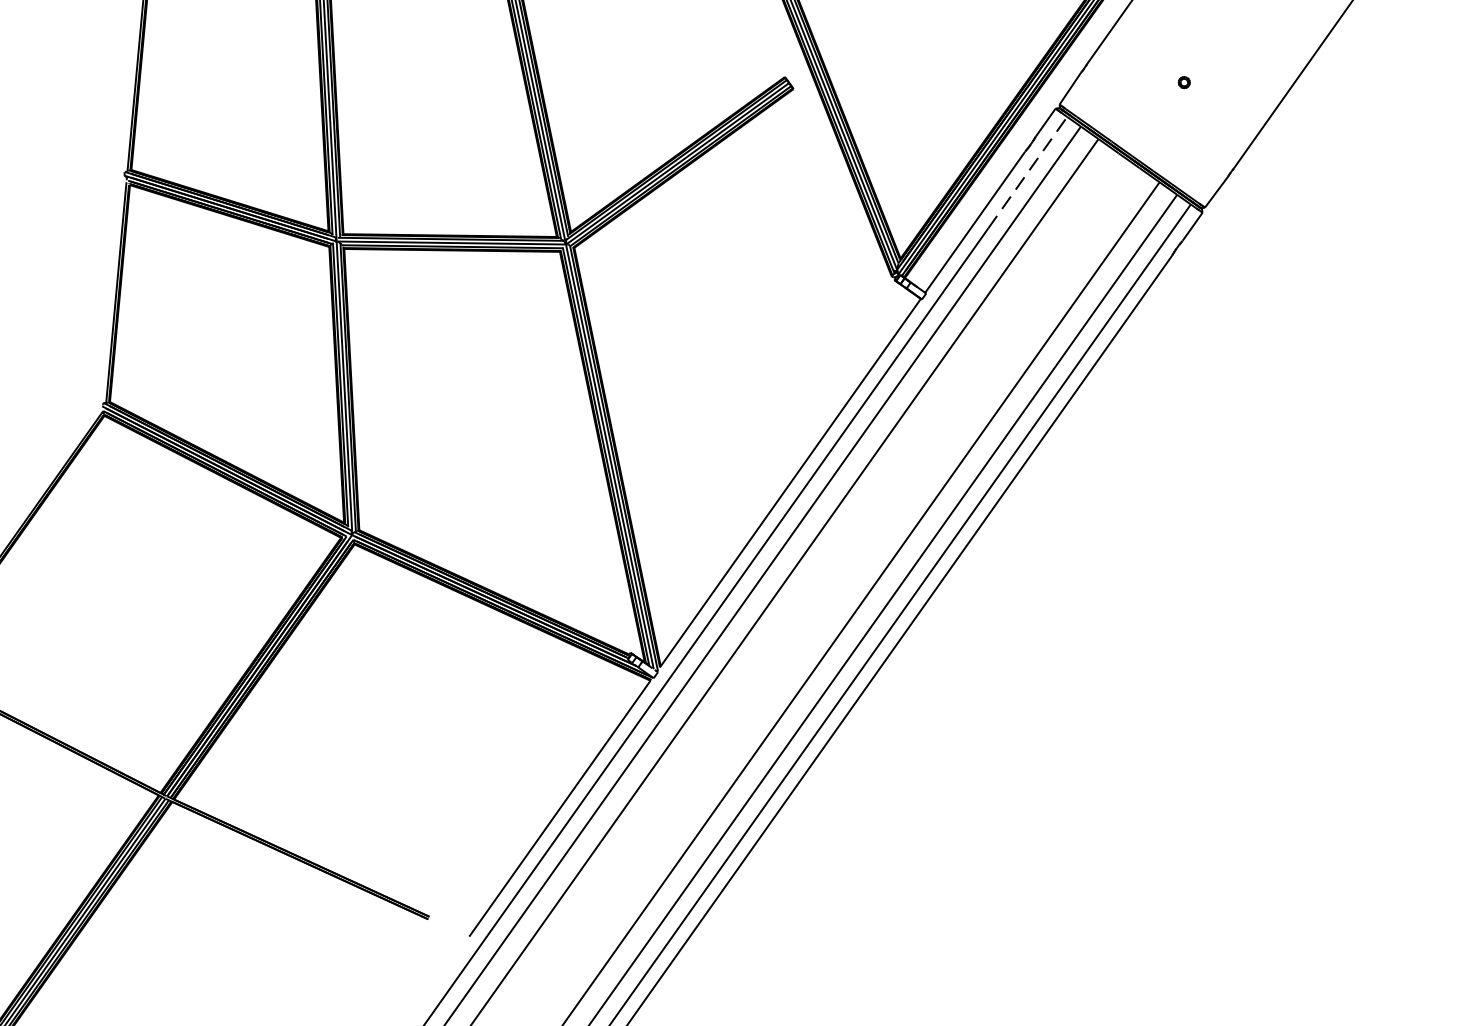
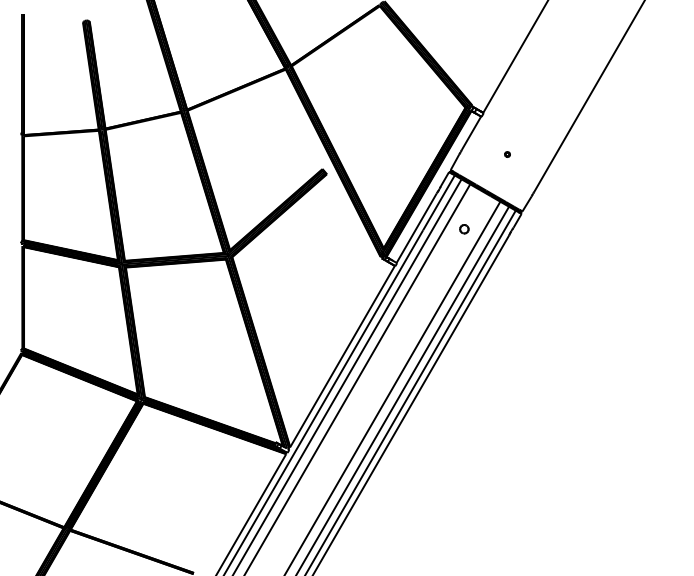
line: (1026, 171) -> (438, 202), dashed -> solid
part: (1077, 234) -> (464, 229), added

